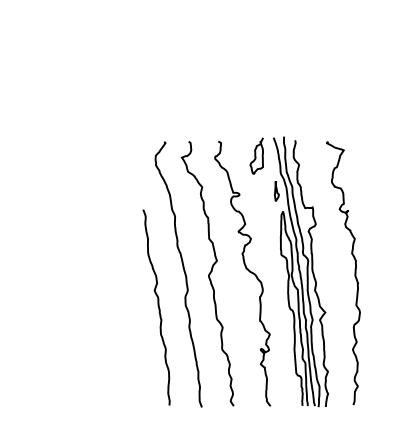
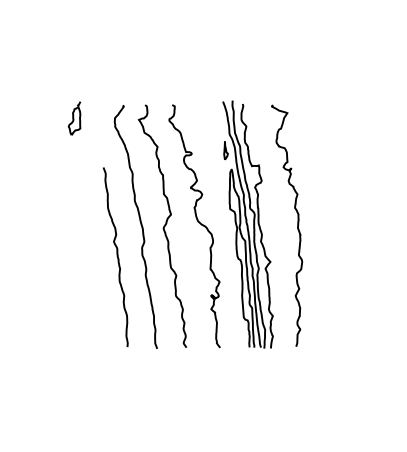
part: (256, 156) -> (74, 118), moved

